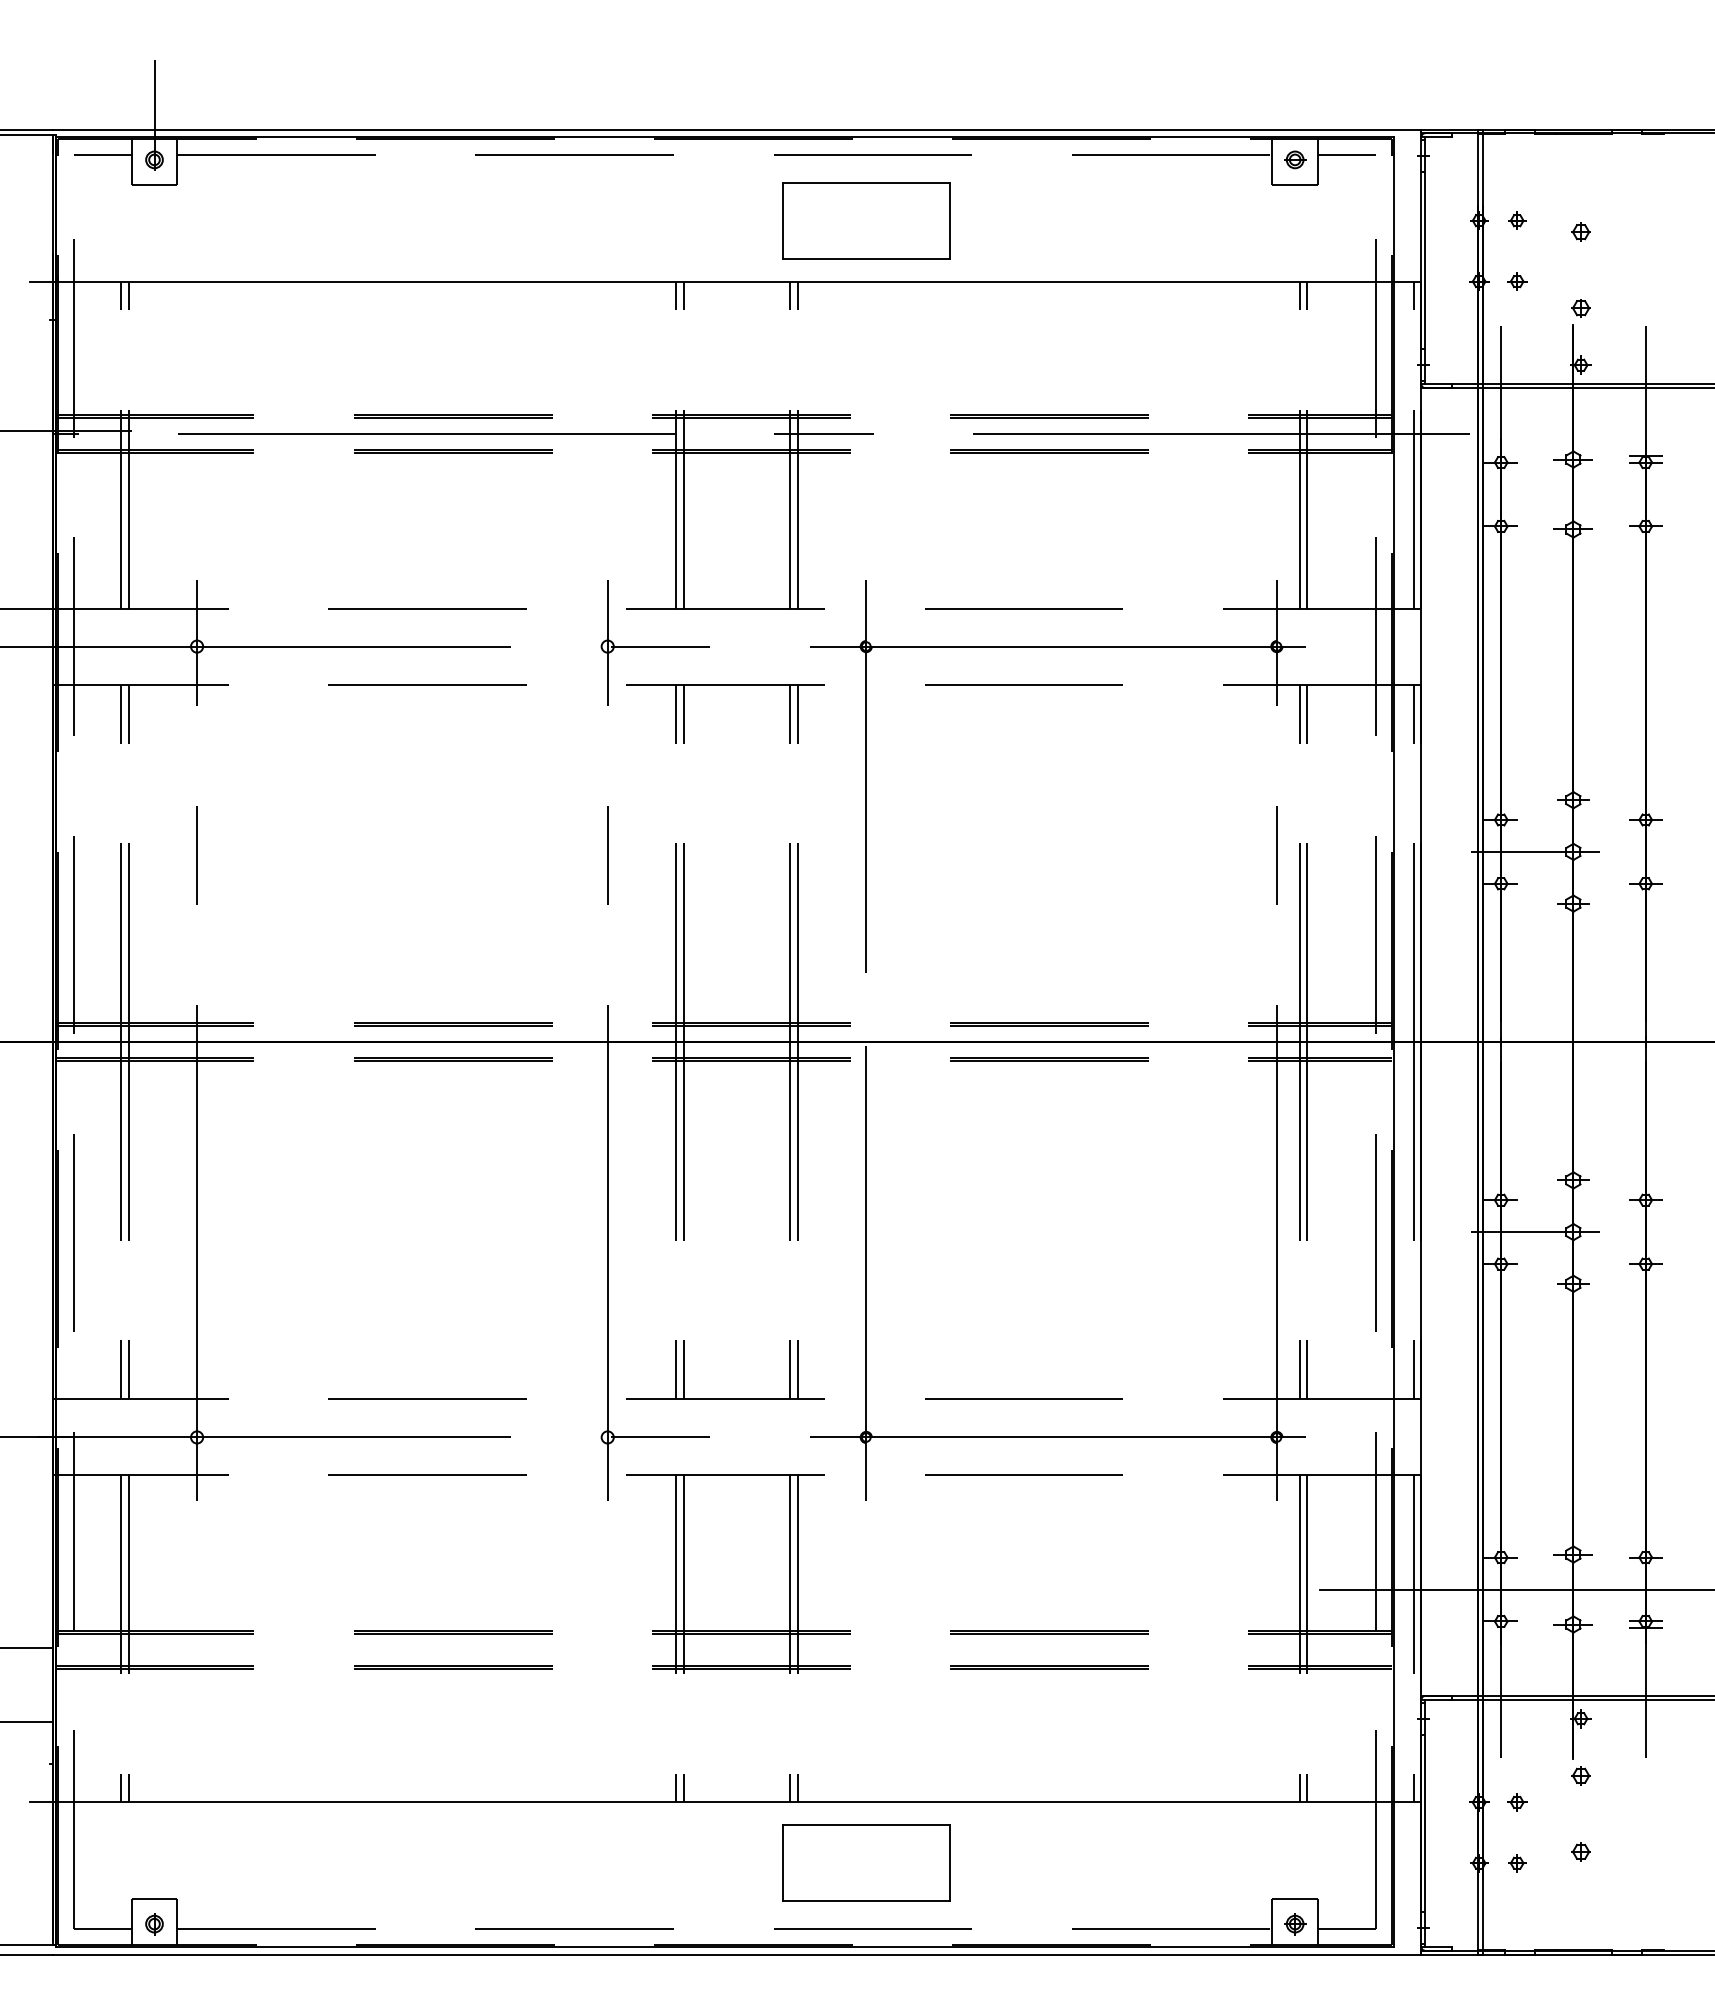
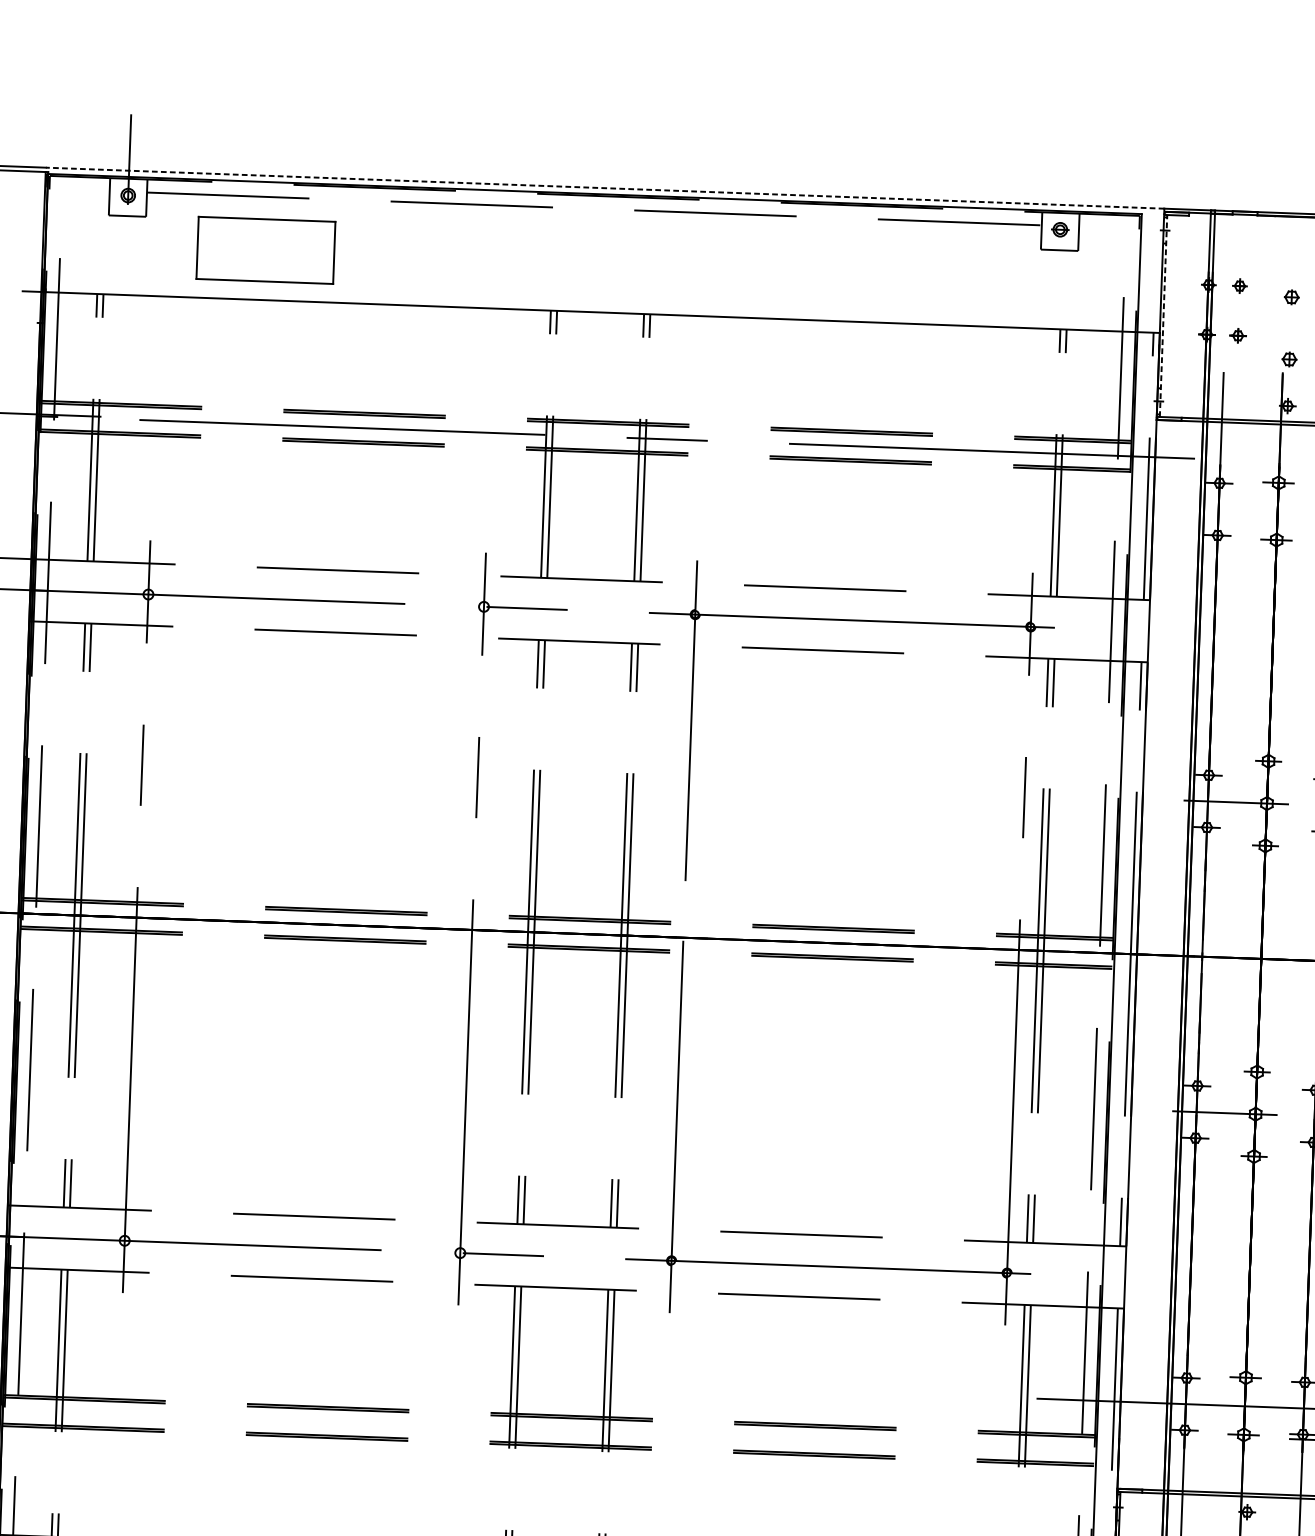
line: (736, 129) -> (604, 188), solid -> dashed
line: (102, 155) -> (85, 190), removed
line: (1346, 155) -> (1102, 227), removed
part: (866, 220) -> (266, 250), moved
line: (1425, 260) -> (1163, 315), solid -> dashed

